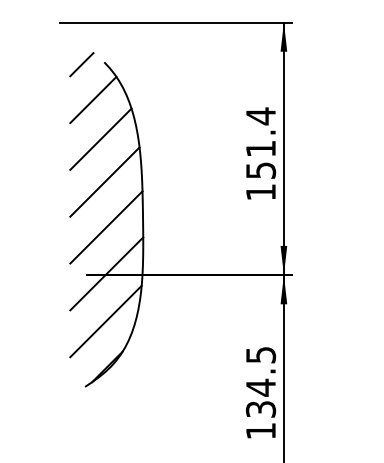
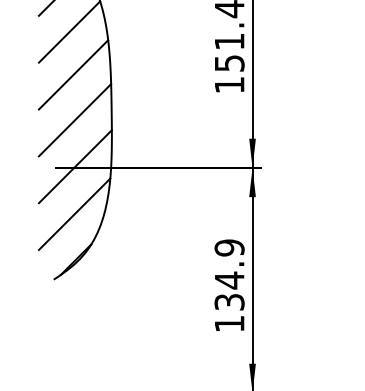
text: (260, 354) -> (229, 247), 134.5 -> 134.9

